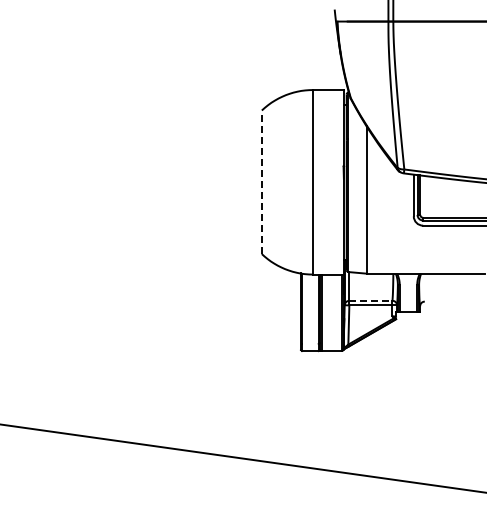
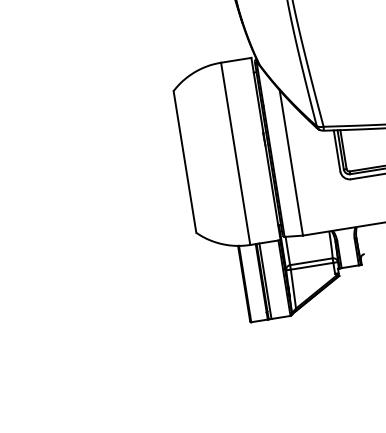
line: (261, 182) -> (184, 162), dashed -> solid
line: (370, 300) -> (310, 261), dashed -> solid

